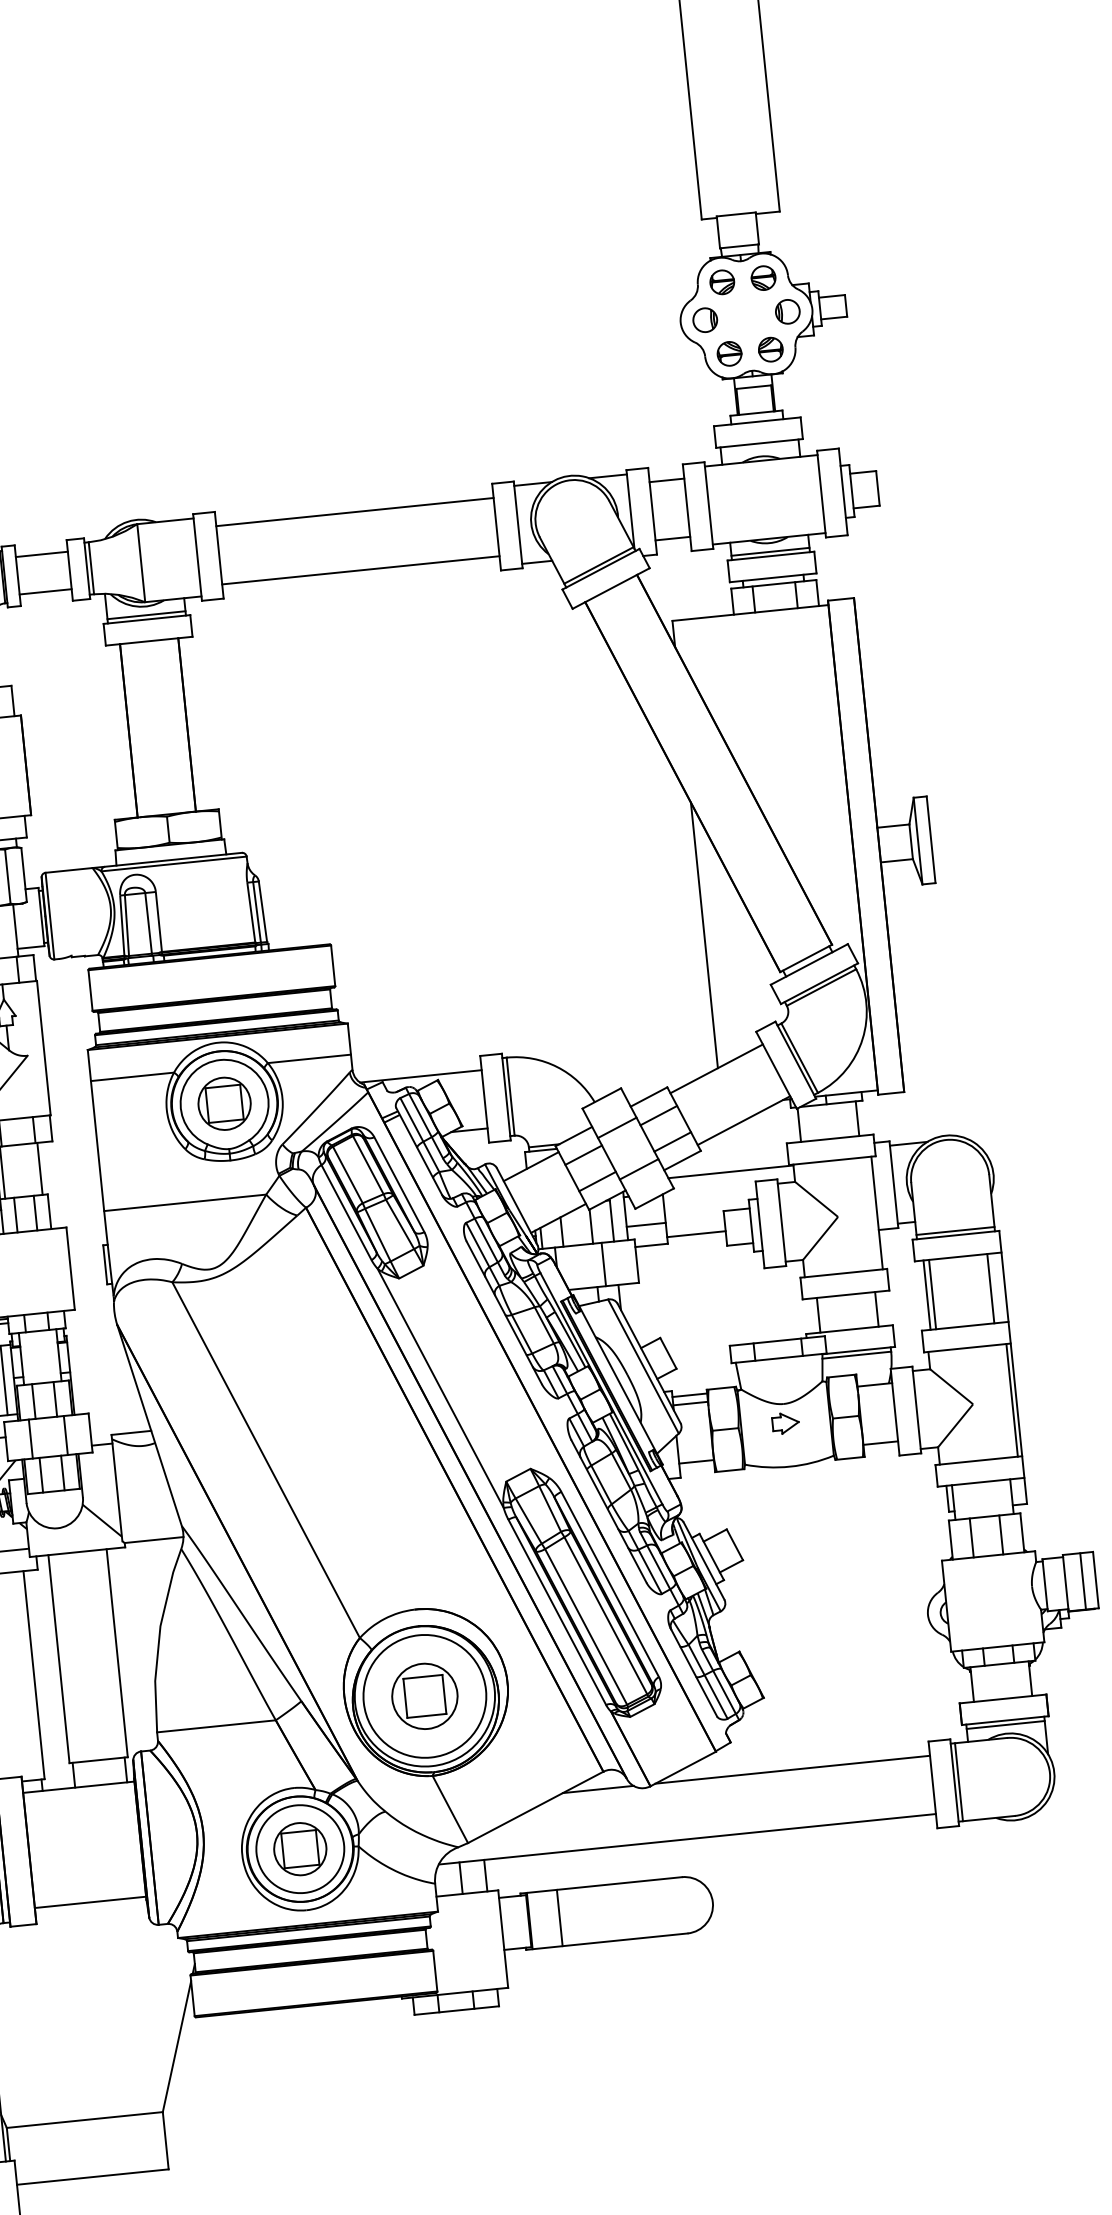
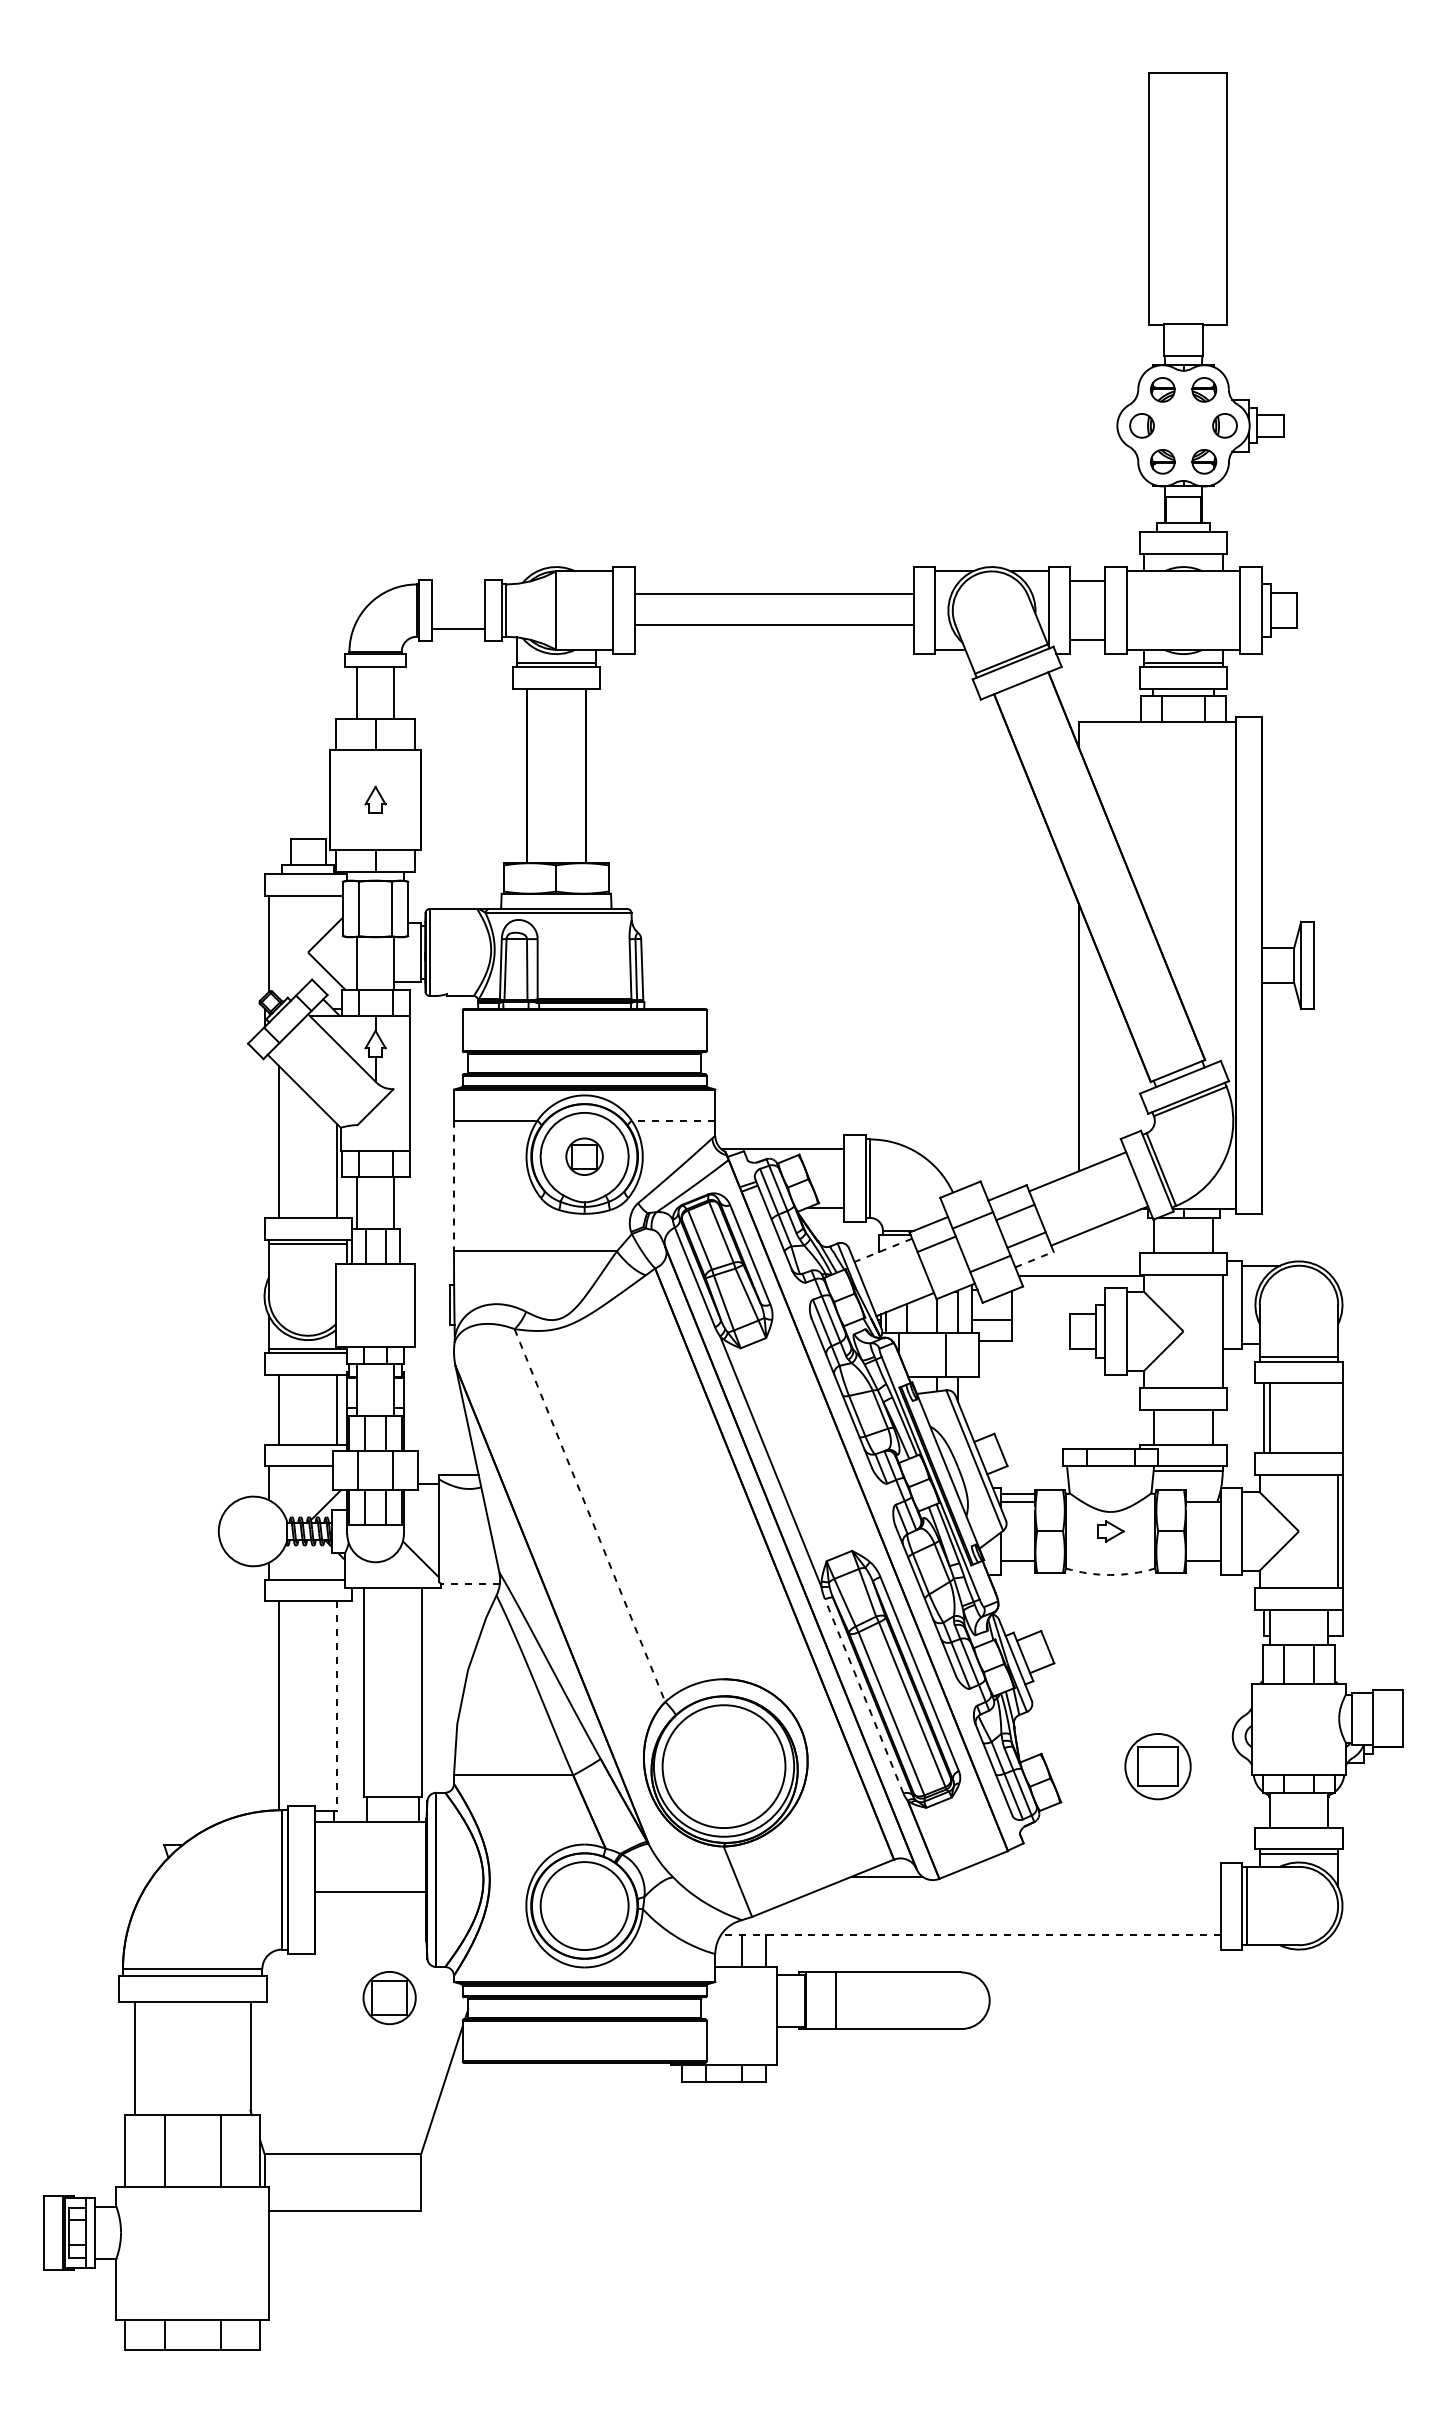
line: (354, 512) -> (773, 625), moved
line: (41, 554) -> (458, 591), removed
line: (360, 570) -> (773, 593), moved
line: (309, 1058) -> (673, 1120), solid -> dashed
part: (224, 1103) -> (584, 1156), size x0.7
line: (97, 1146) -> (453, 1186), solid -> dashed
line: (682, 1160) -> (1034, 1259), solid -> dashed
line: (530, 1166) -> (882, 1250), solid -> dashed
line: (597, 1181) -> (947, 1271), removed
line: (696, 1234) -> (1040, 1334), removed
line: (991, 1288) -> (1328, 1418), removed
line: (266, 1461) -> (590, 1516), solid -> dashed
arc: (790, 1467) -> (1110, 1575), solid -> dashed
line: (154, 1539) -> (470, 1583), solid -> dashed
line: (1083, 1581) -> (1390, 1718), removed
line: (557, 1612) -> (864, 1696), solid -> dashed
line: (34, 1675) -> (337, 1706), solid -> dashed
part: (424, 1696) -> (1157, 1766), moved
line: (792, 1769) -> (1082, 1876), removed
line: (687, 1839) -> (970, 1935), solid -> dashed
part: (300, 1849) -> (389, 1998), moved
line: (90, 1902) -> (370, 1891), moved

